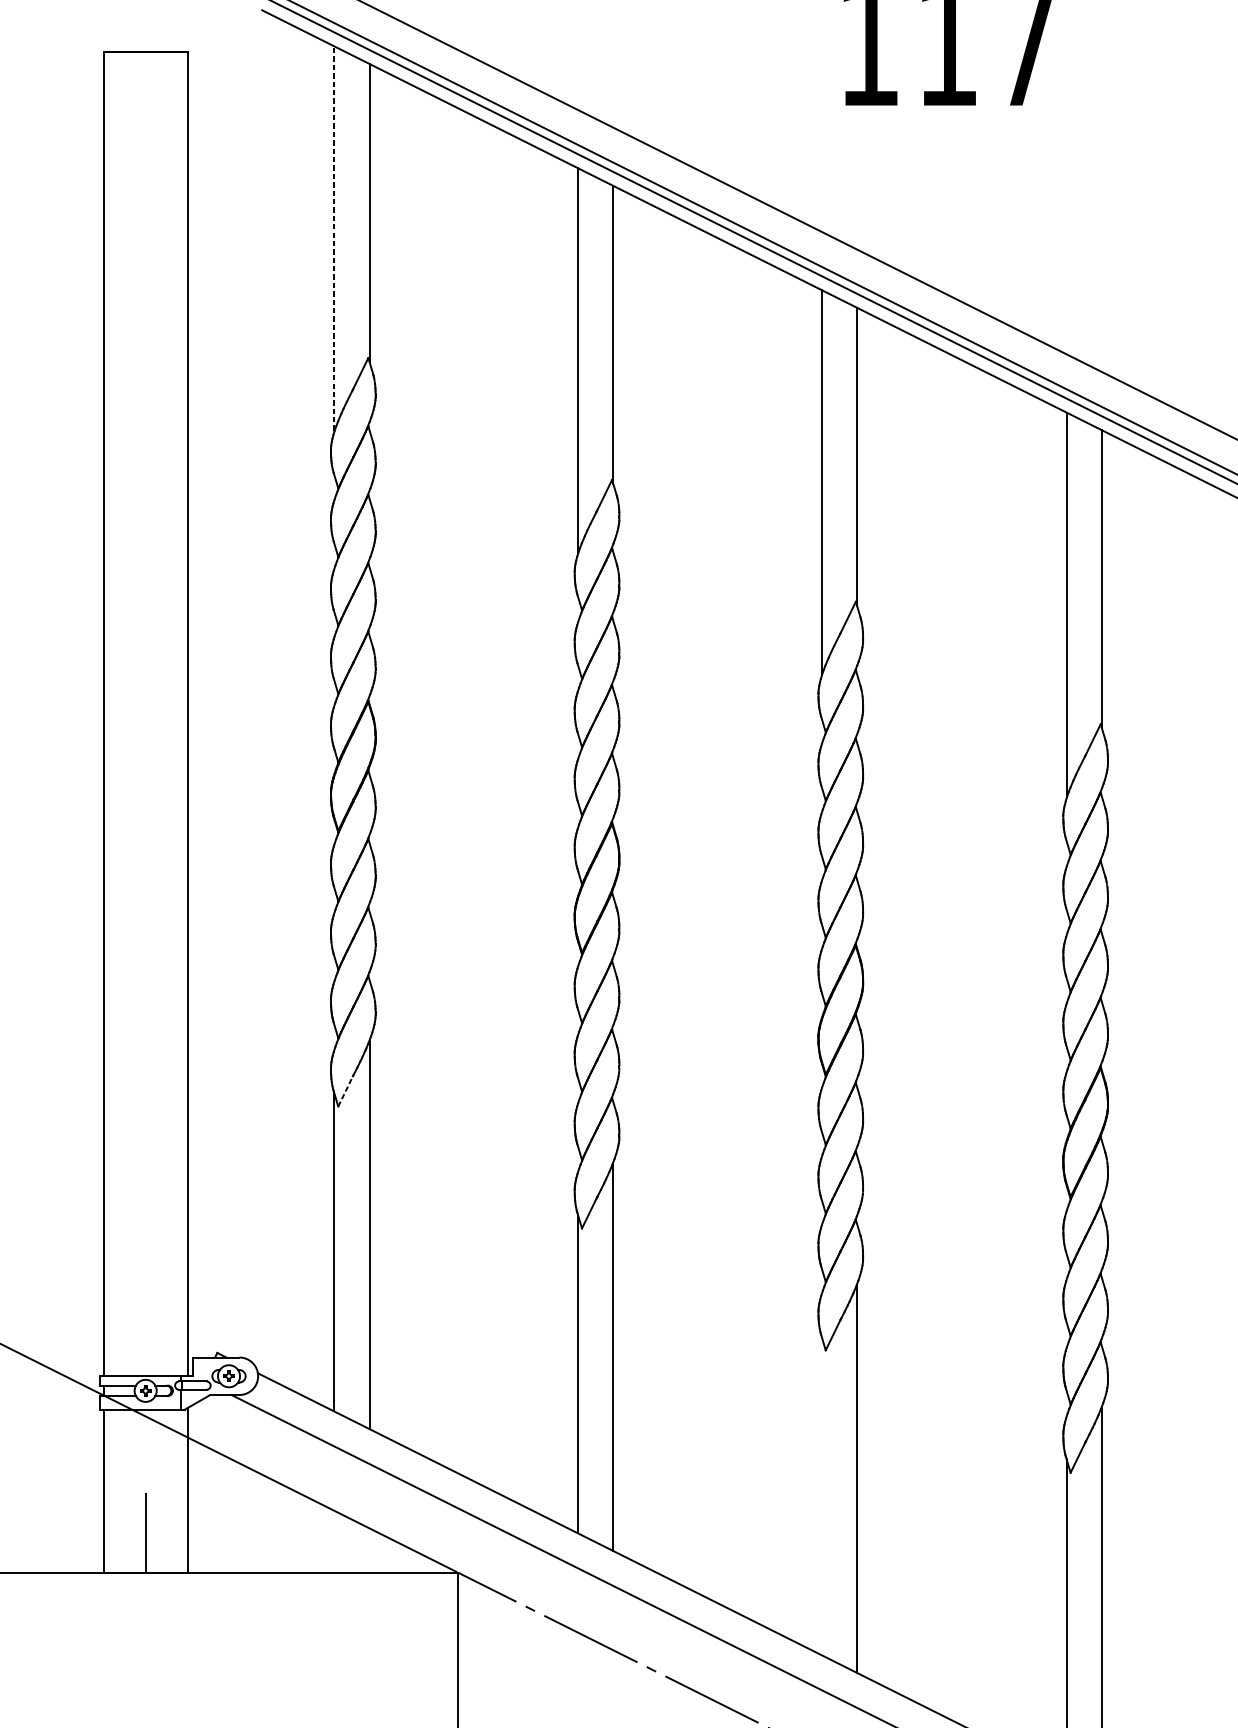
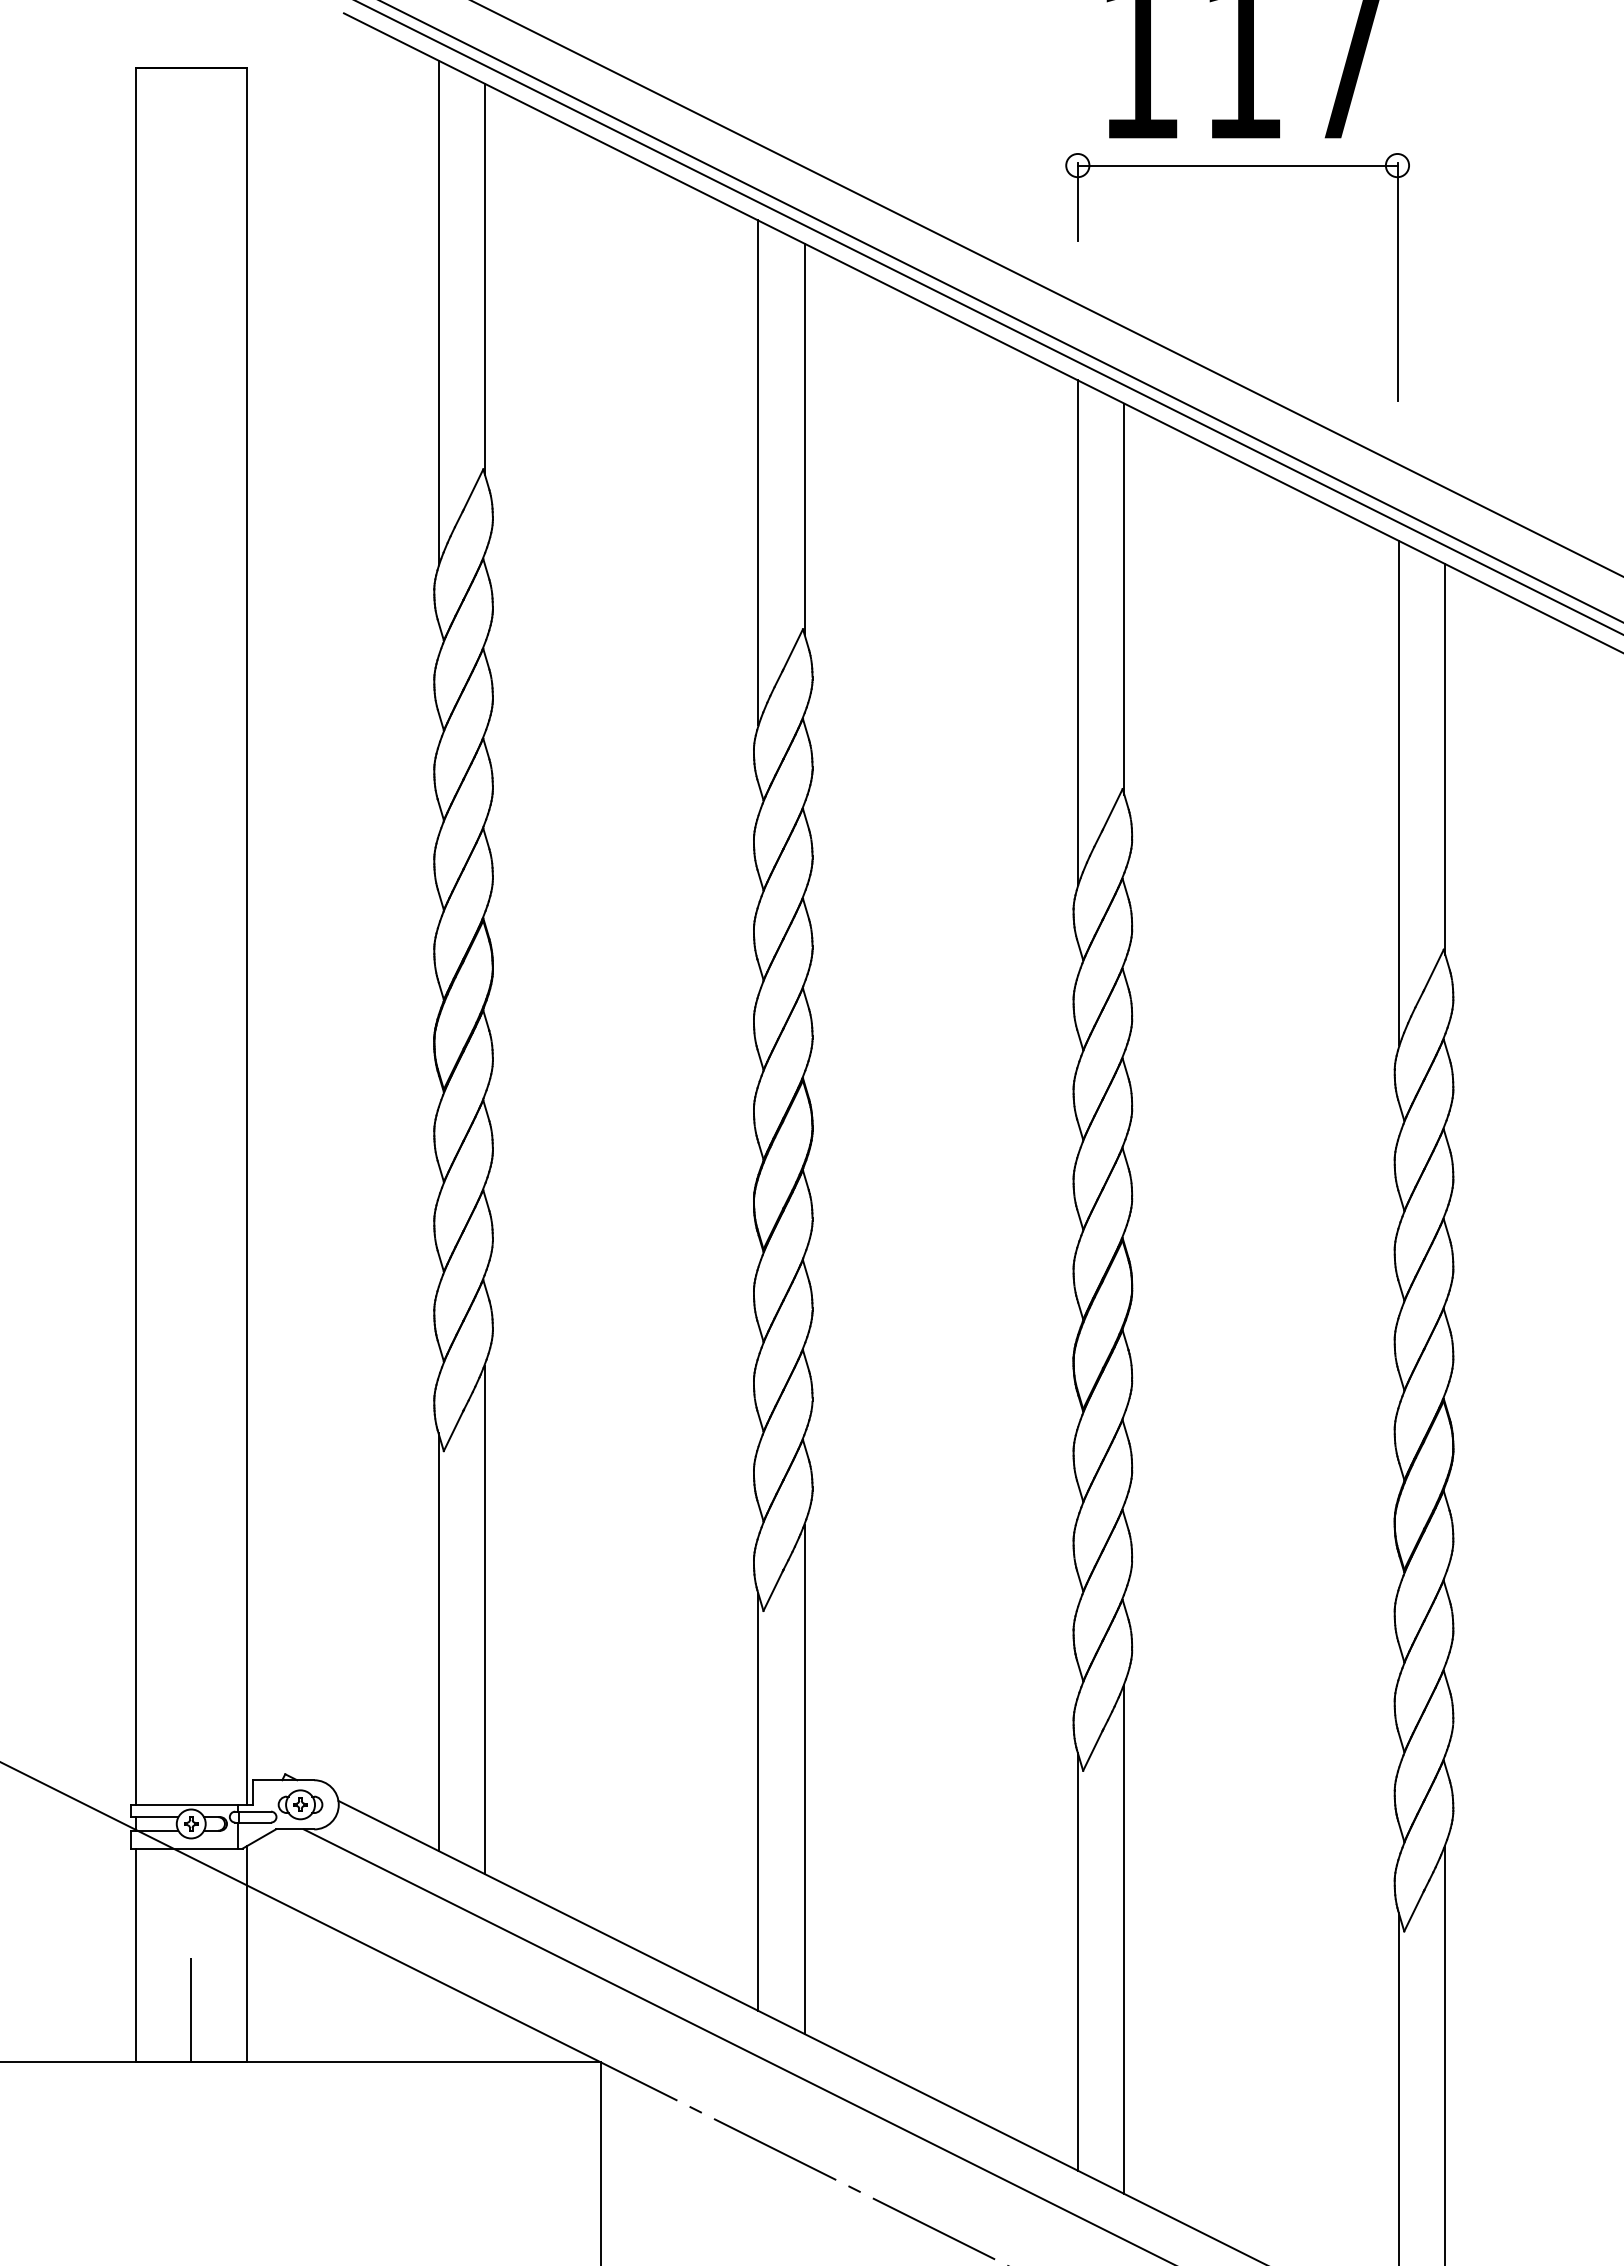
part: (943, 127) -> (1237, 166), added
line: (334, 238) -> (438, 312), dashed -> solid
line: (345, 1090) -> (453, 1430), dashed -> solid
line: (821, 1495) -> (1077, 1961), added

